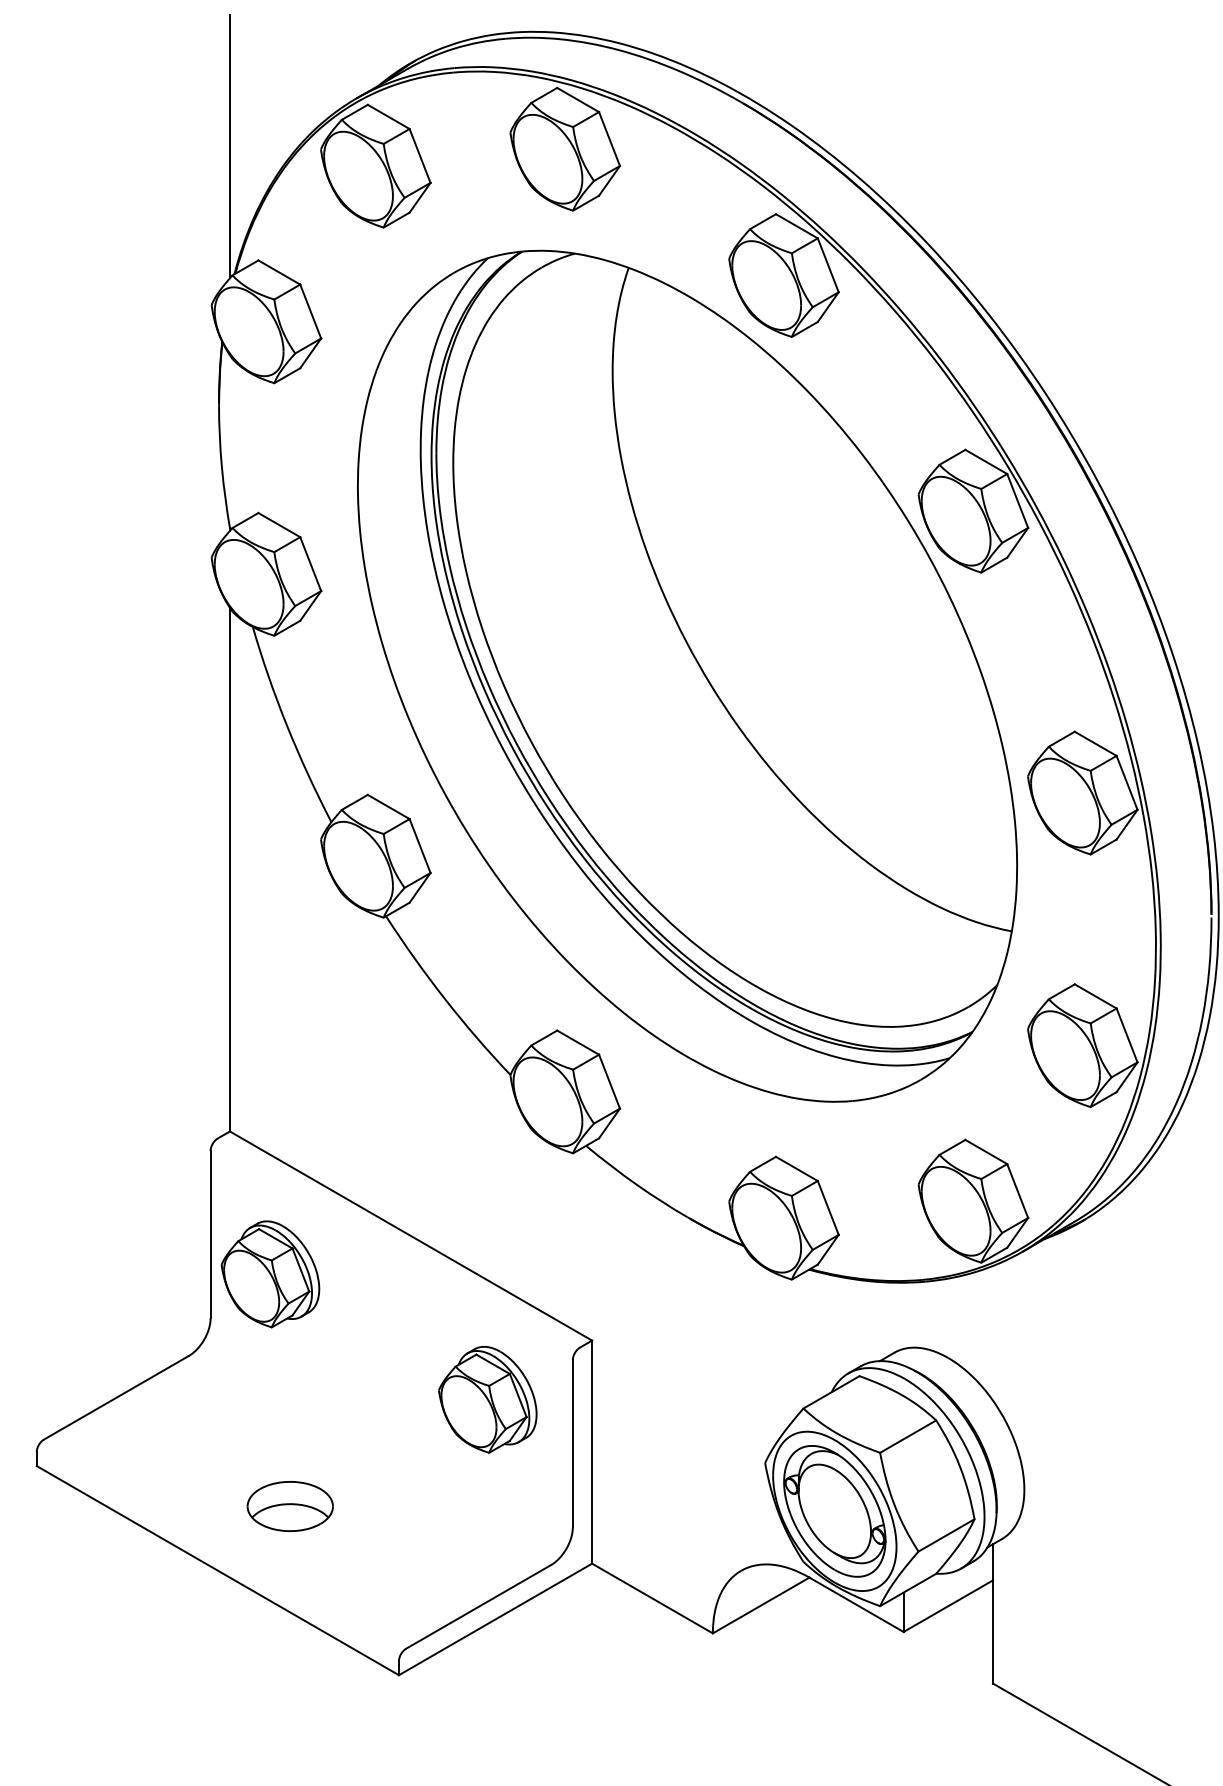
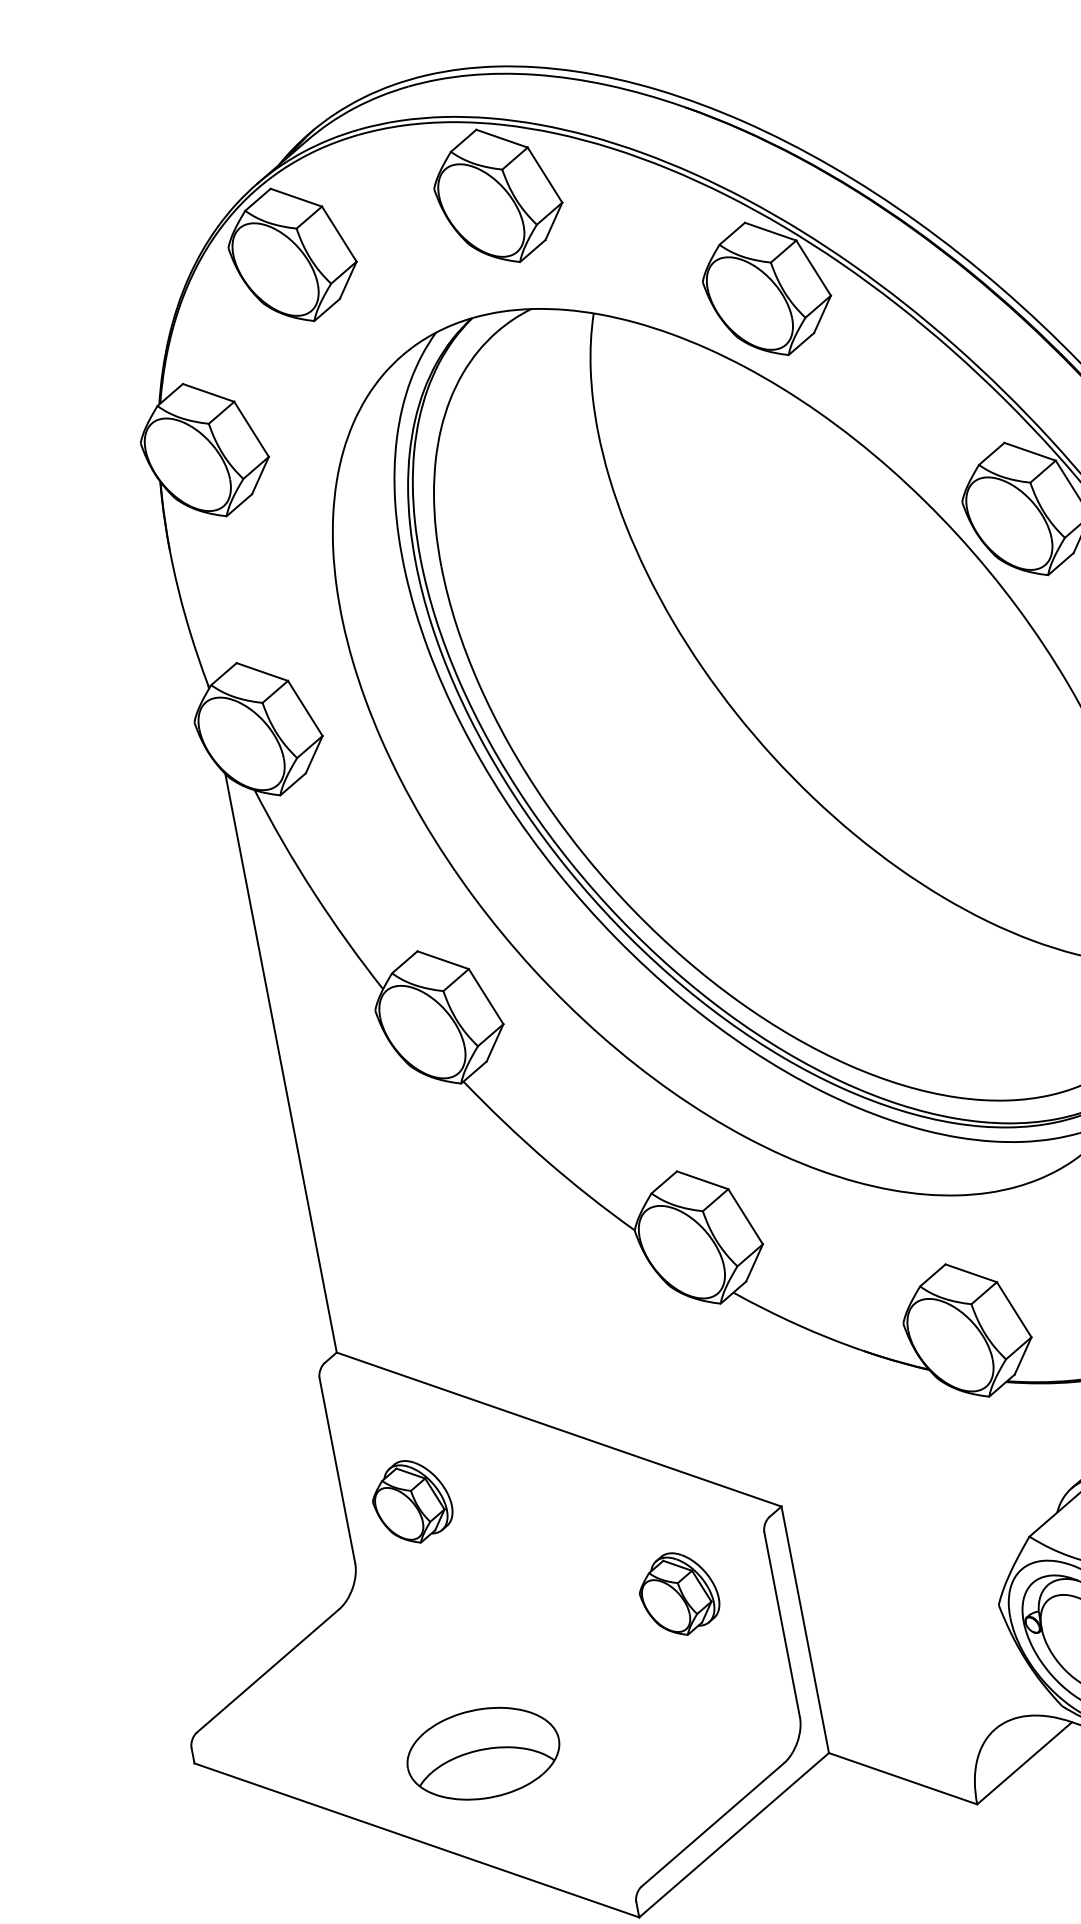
line: (229, 146) -> (126, 264), removed
part: (270, 1274) -> (412, 1501), size x0.7
part: (487, 1399) -> (678, 1593), size x0.7
part: (289, 1506) -> (482, 1754), size x1.6

